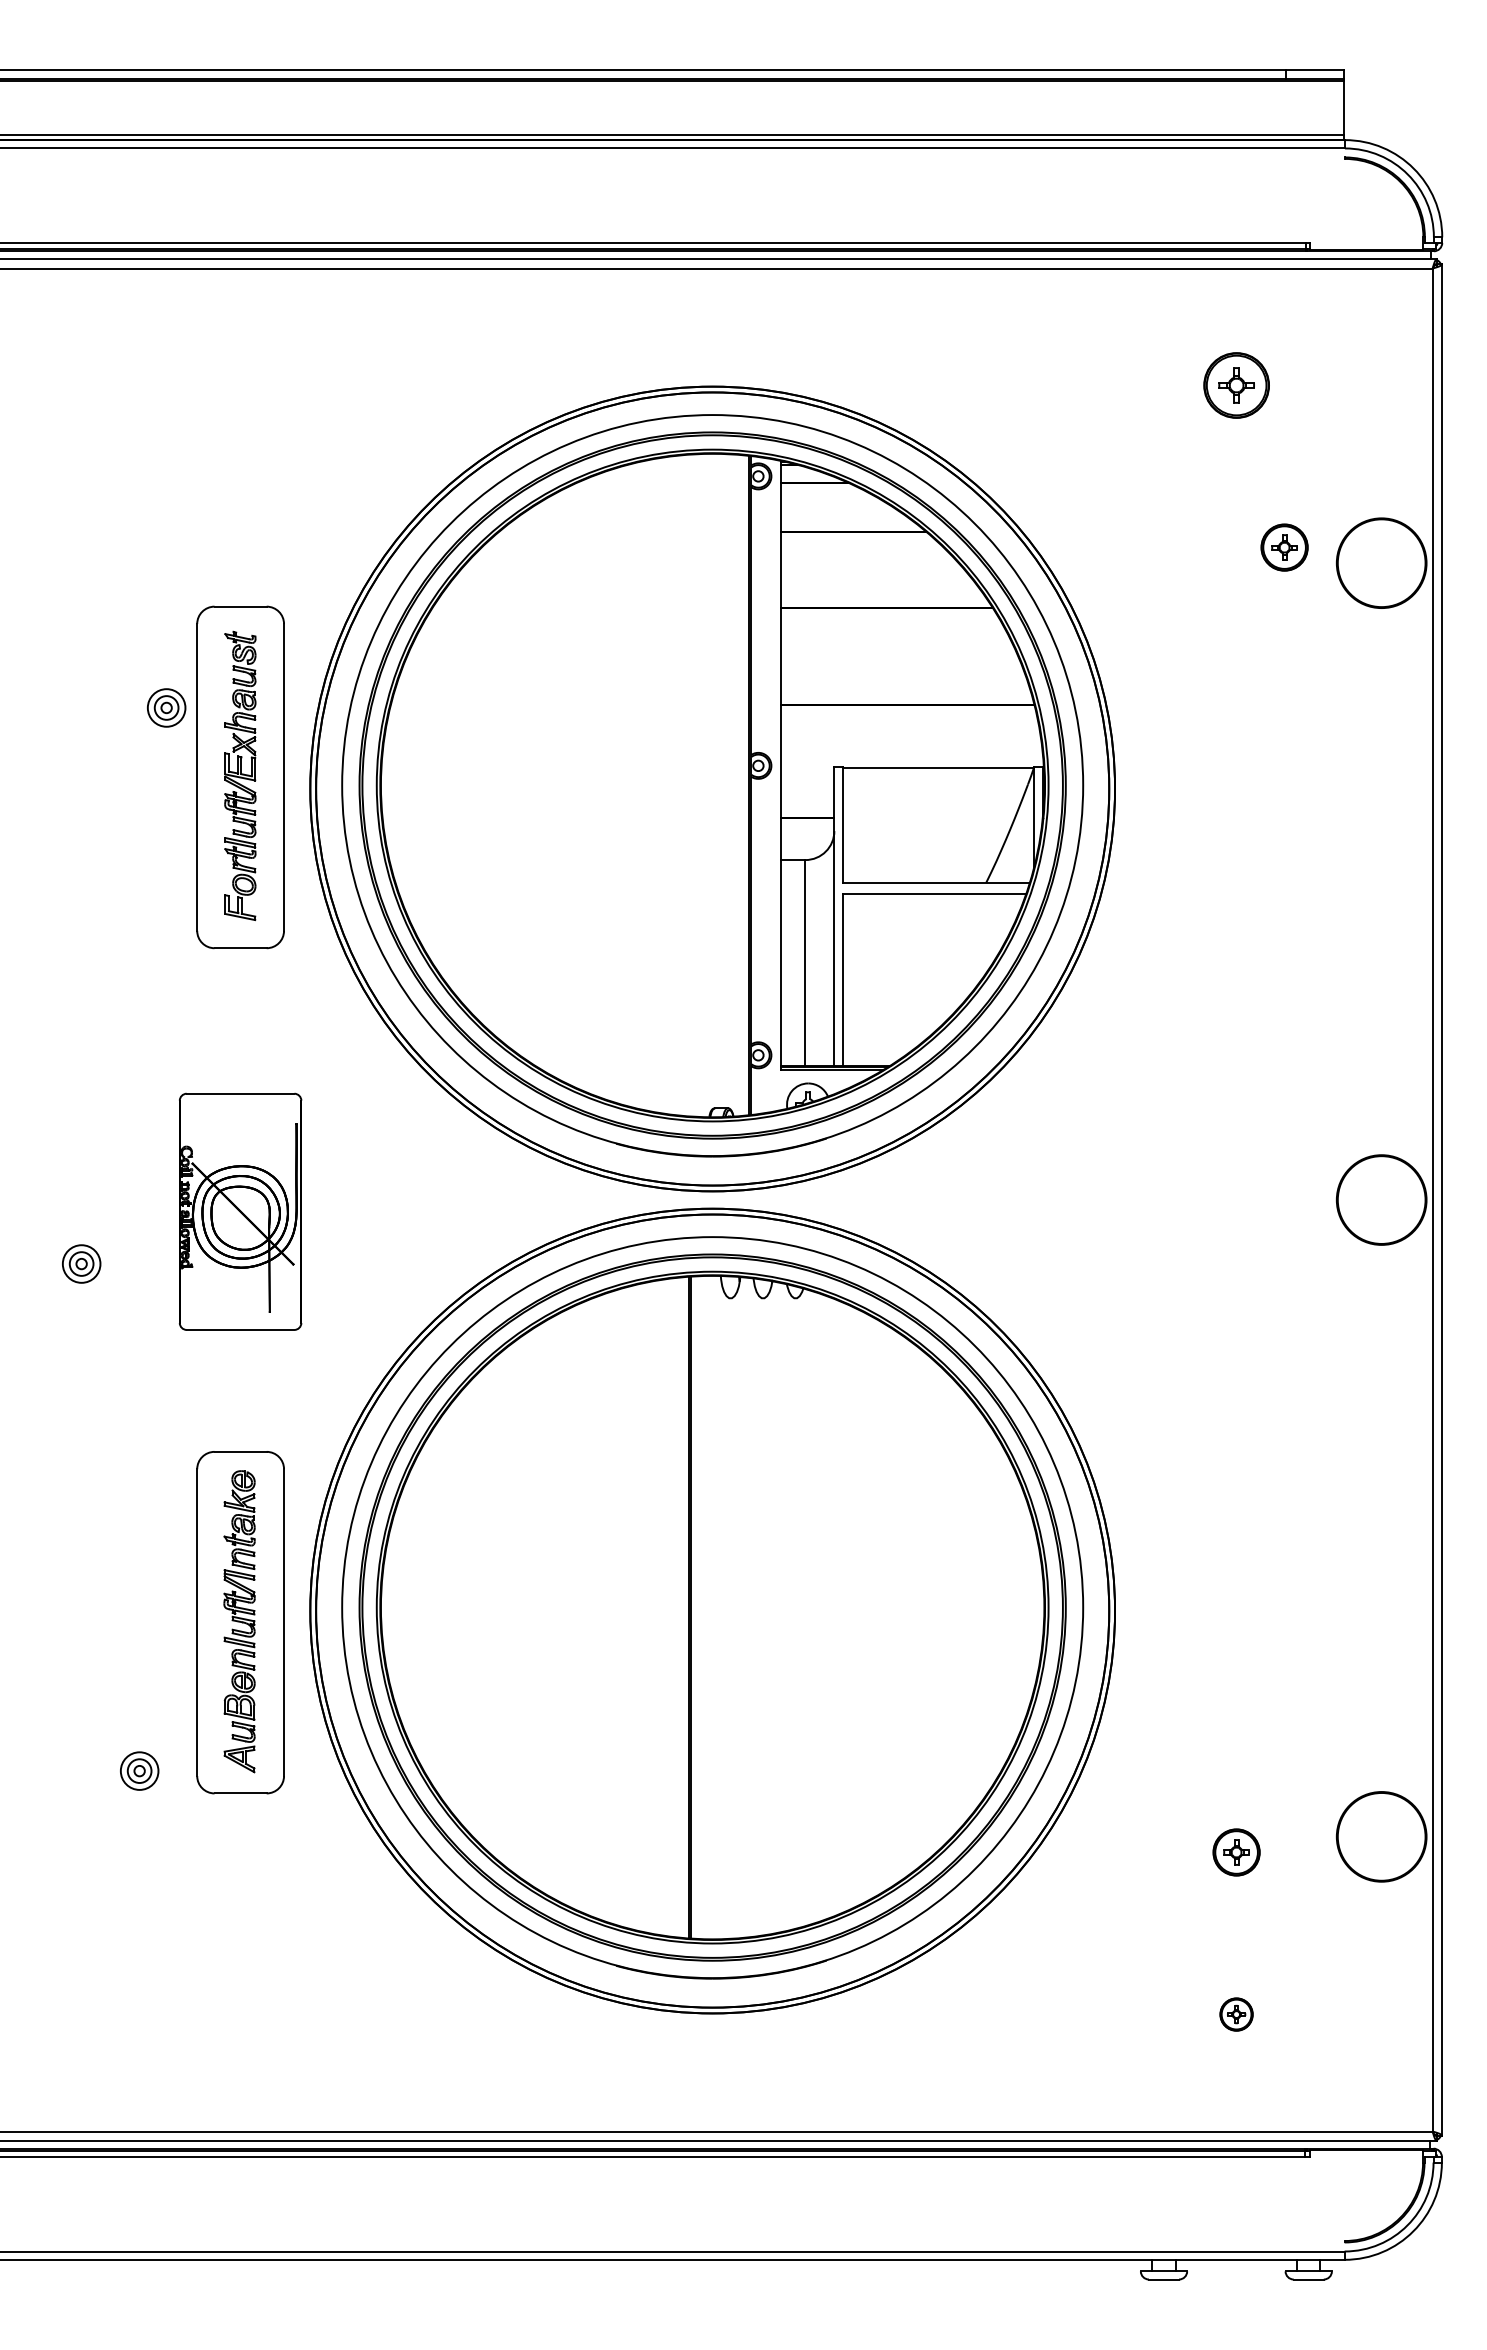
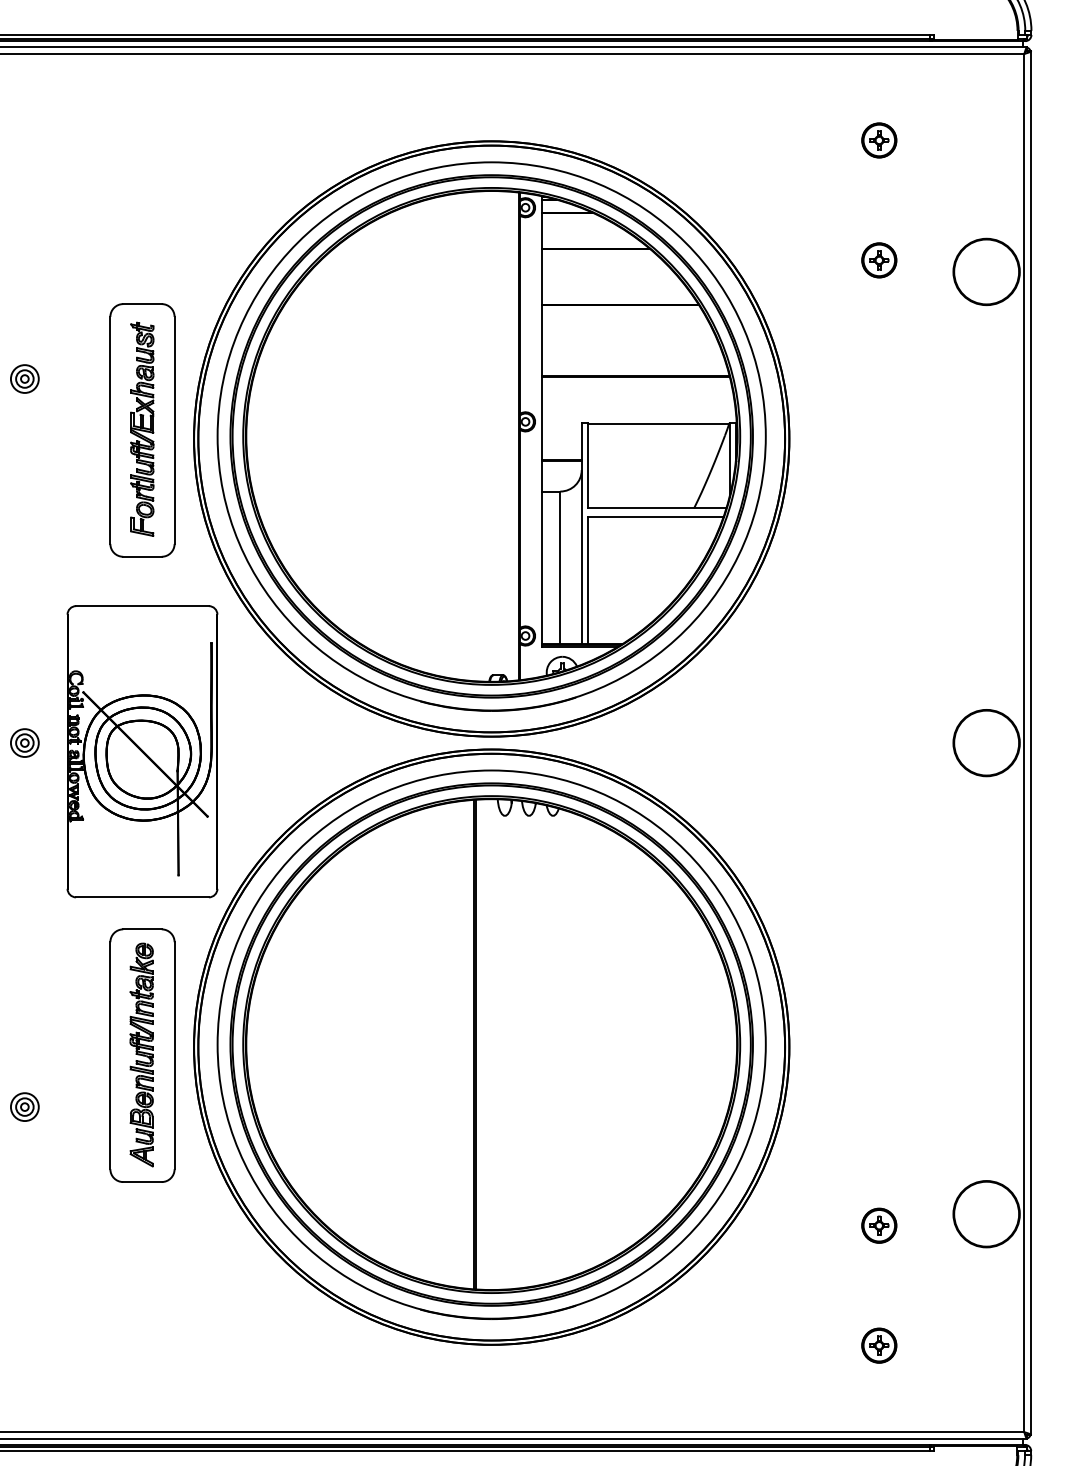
part: (1236, 385) -> (879, 140), size x0.71
part: (1284, 547) -> (879, 260), moved
part: (166, 707) -> (24, 378), moved
part: (240, 1211) -> (142, 751), size x1.67
part: (81, 1263) -> (24, 742), moved
part: (139, 1770) -> (24, 1106), moved
part: (1236, 2014) -> (879, 1345), size x1.43

